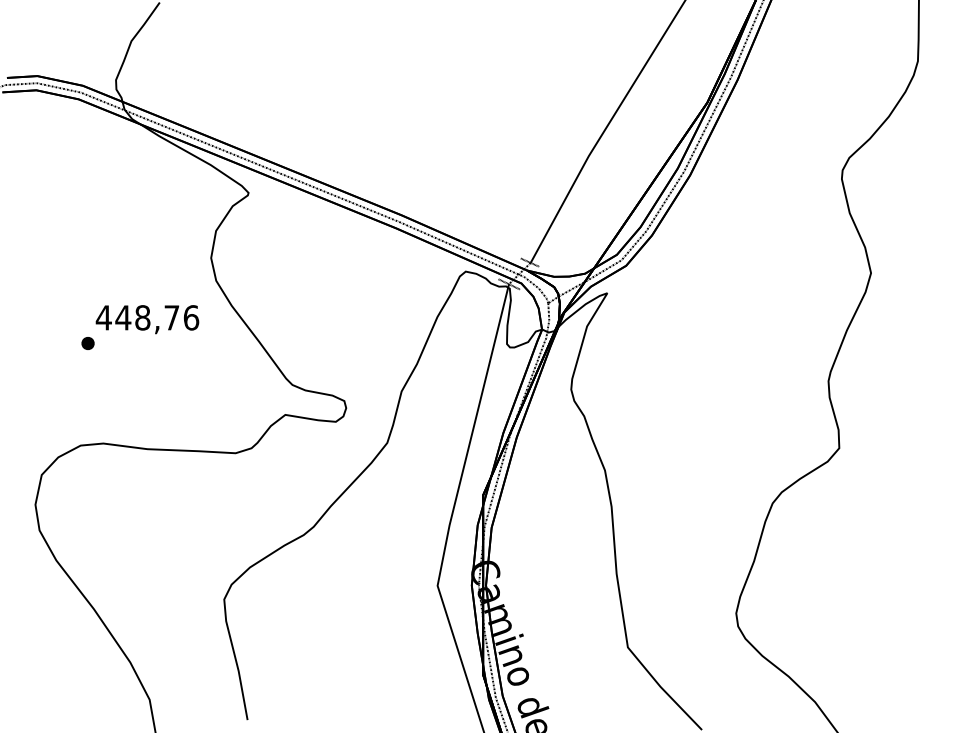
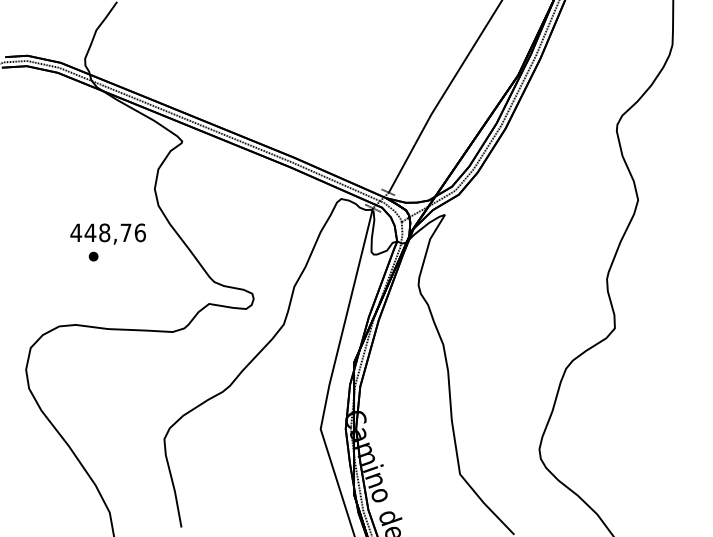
part: (87, 343) -> (93, 256), moved

